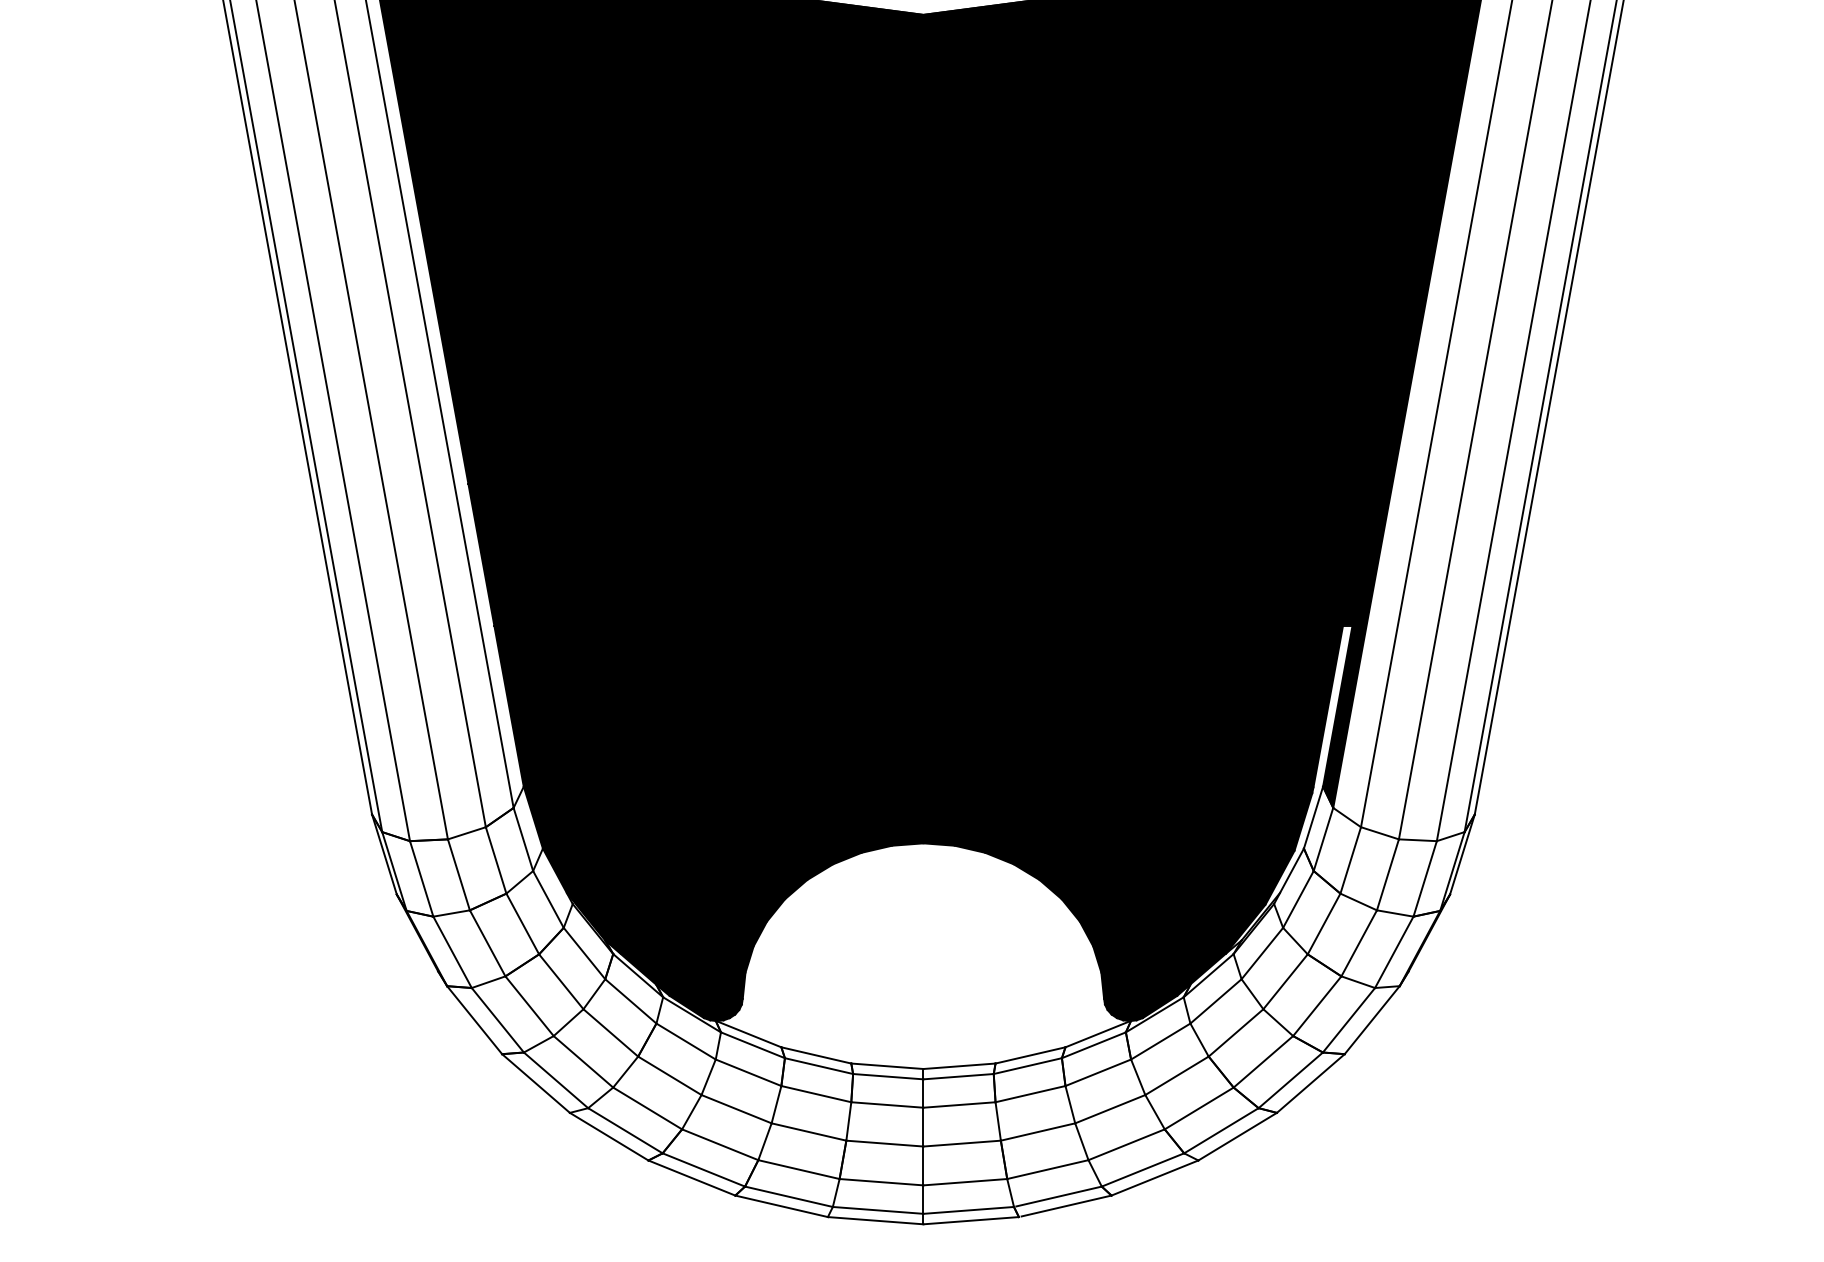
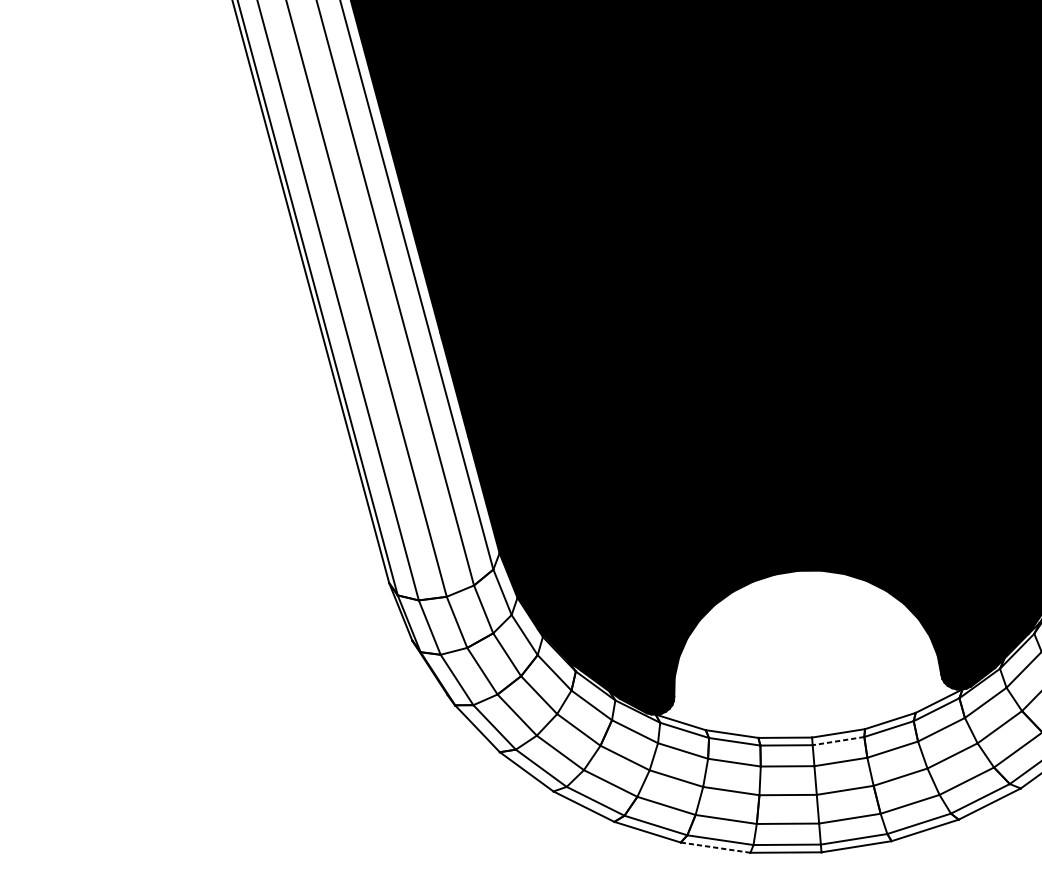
line: (958, 1076) -> (838, 740), solid -> dashed
line: (781, 1206) -> (715, 847), solid -> dashed

